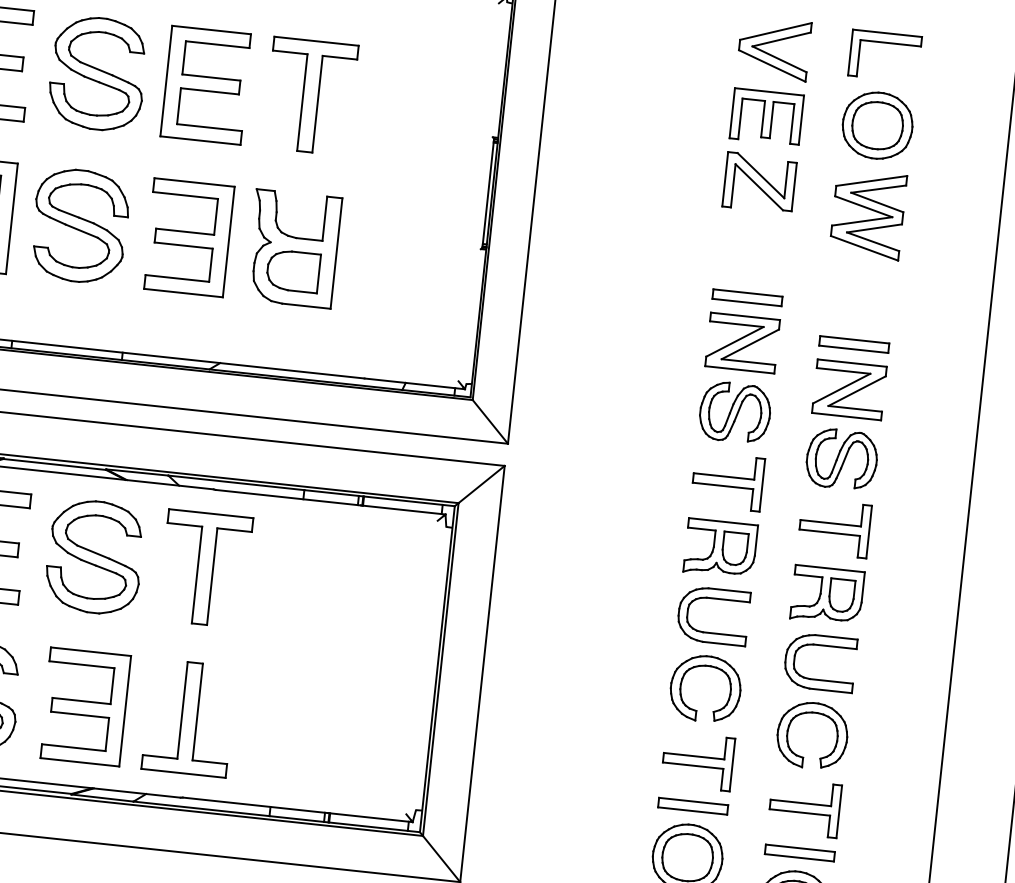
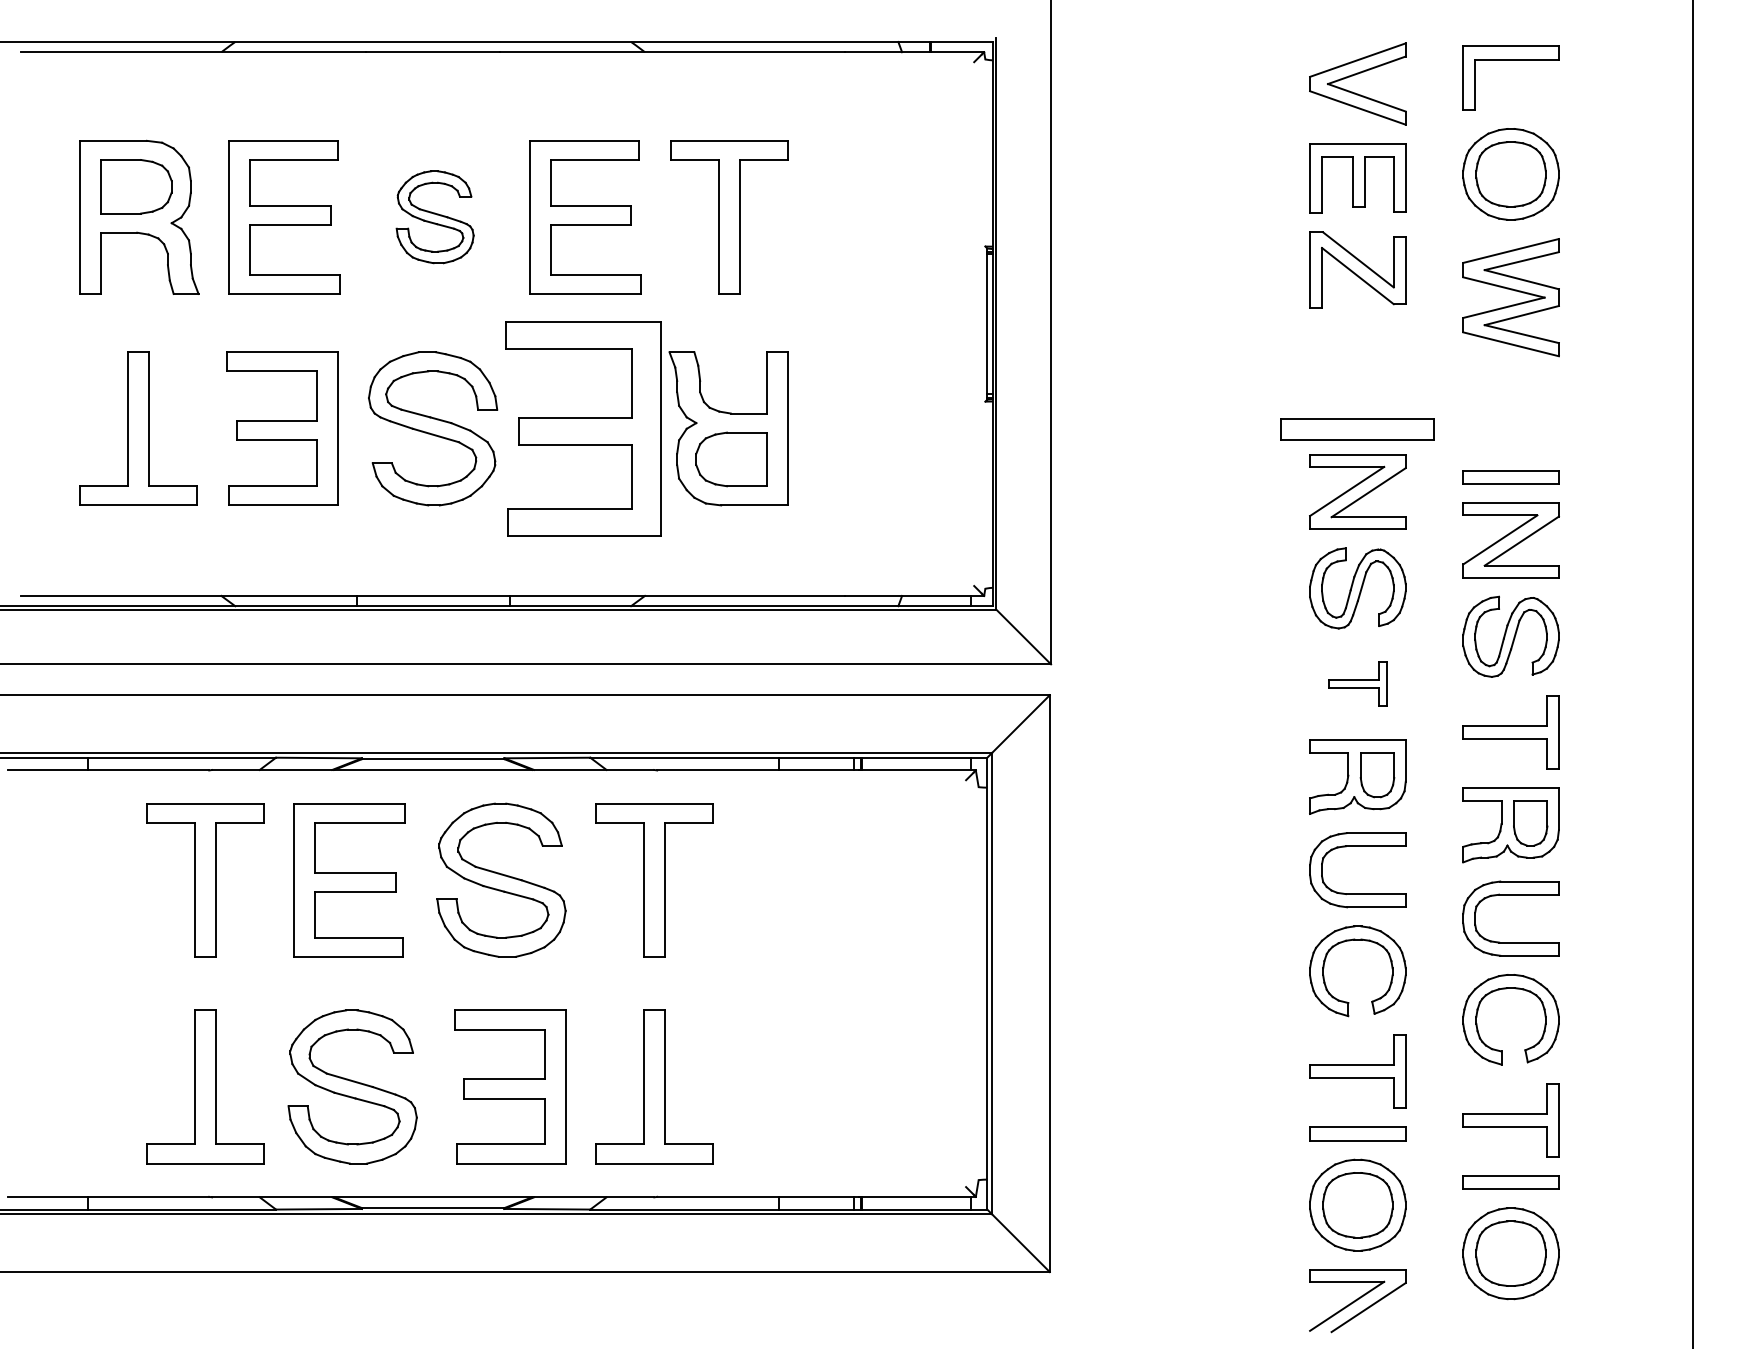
part: (98, 73) -> (435, 216), size x0.6
part: (188, 237) -> (583, 428), size x1.4
part: (747, 297) -> (1357, 429), size x1.6
part: (727, 481) -> (1357, 684), size x0.6

